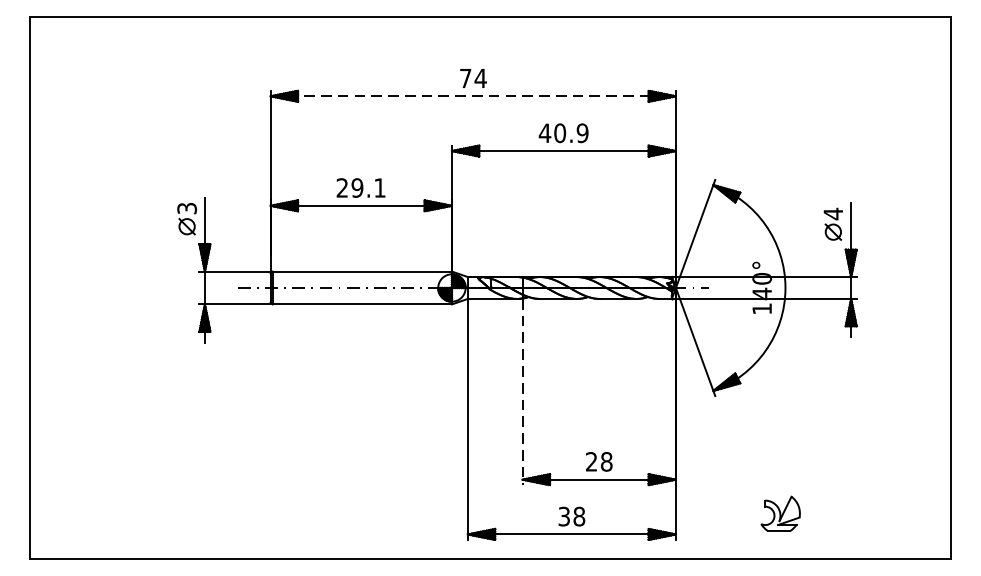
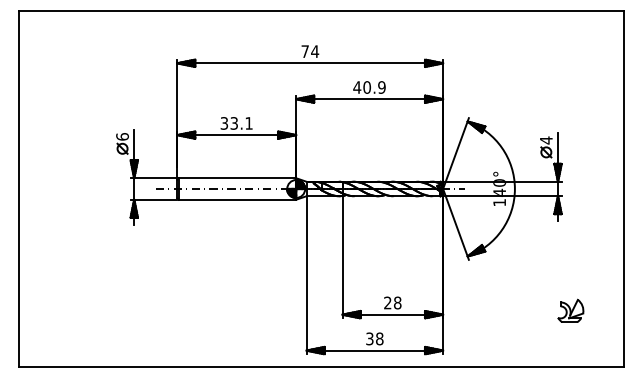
line: (473, 96) -> (310, 63), dashed -> solid
text: (350, 188) -> (229, 123), 29.1 -> 33.1
text: (187, 207) -> (122, 136), 3 -> 6
line: (522, 392) -> (342, 257), dashed -> solid
part: (780, 512) -> (570, 310), moved

